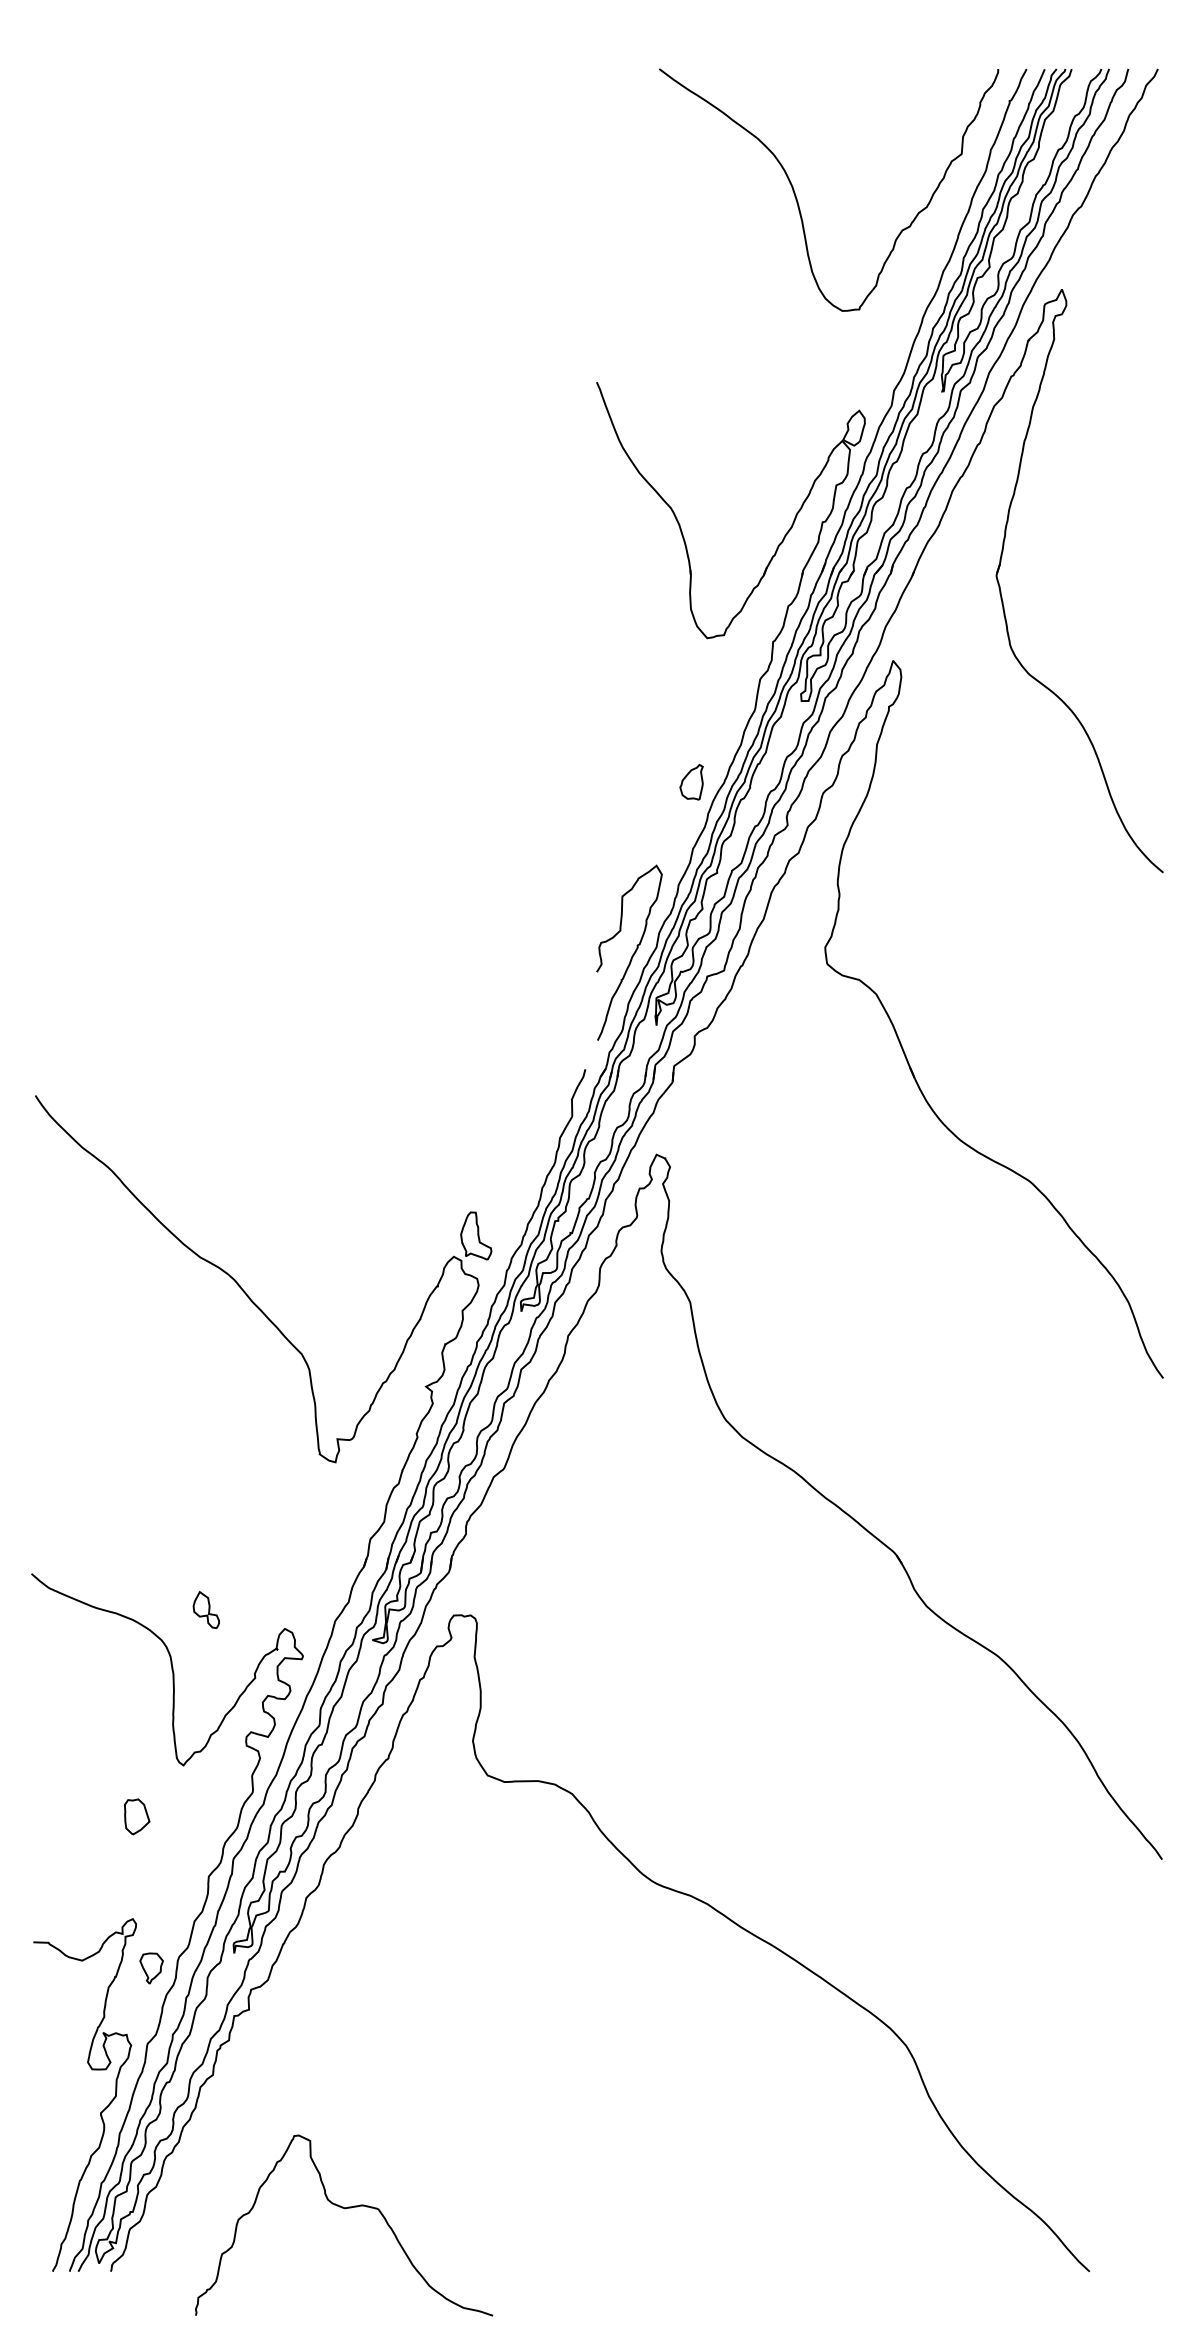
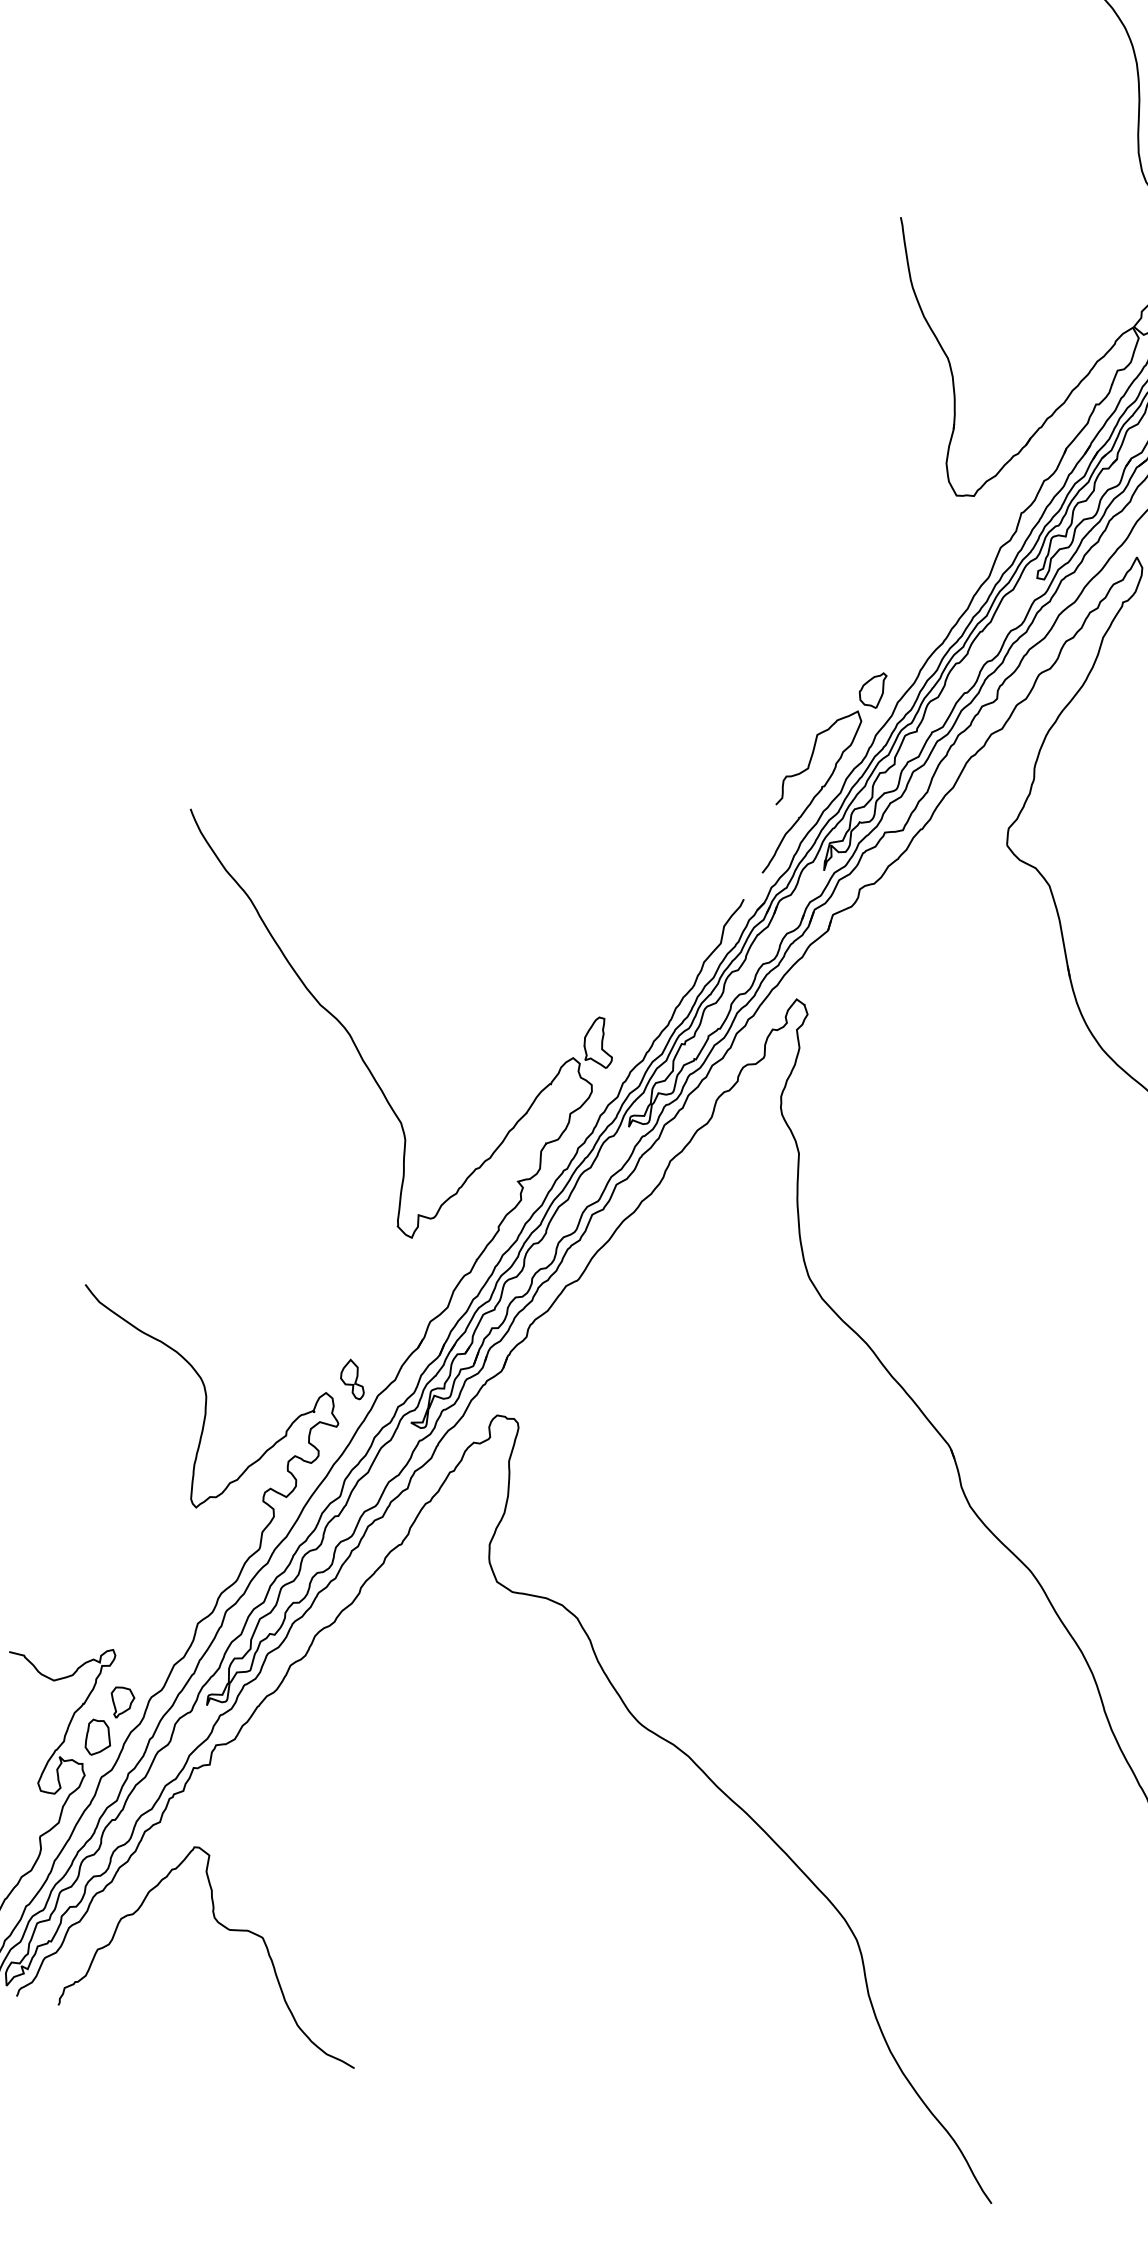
part: (691, 781) -> (872, 688), moved
part: (205, 1609) -> (352, 1378), moved
part: (137, 1816) -> (99, 1737), moved
curve: (344, 2209) -> (229, 1931), moved

